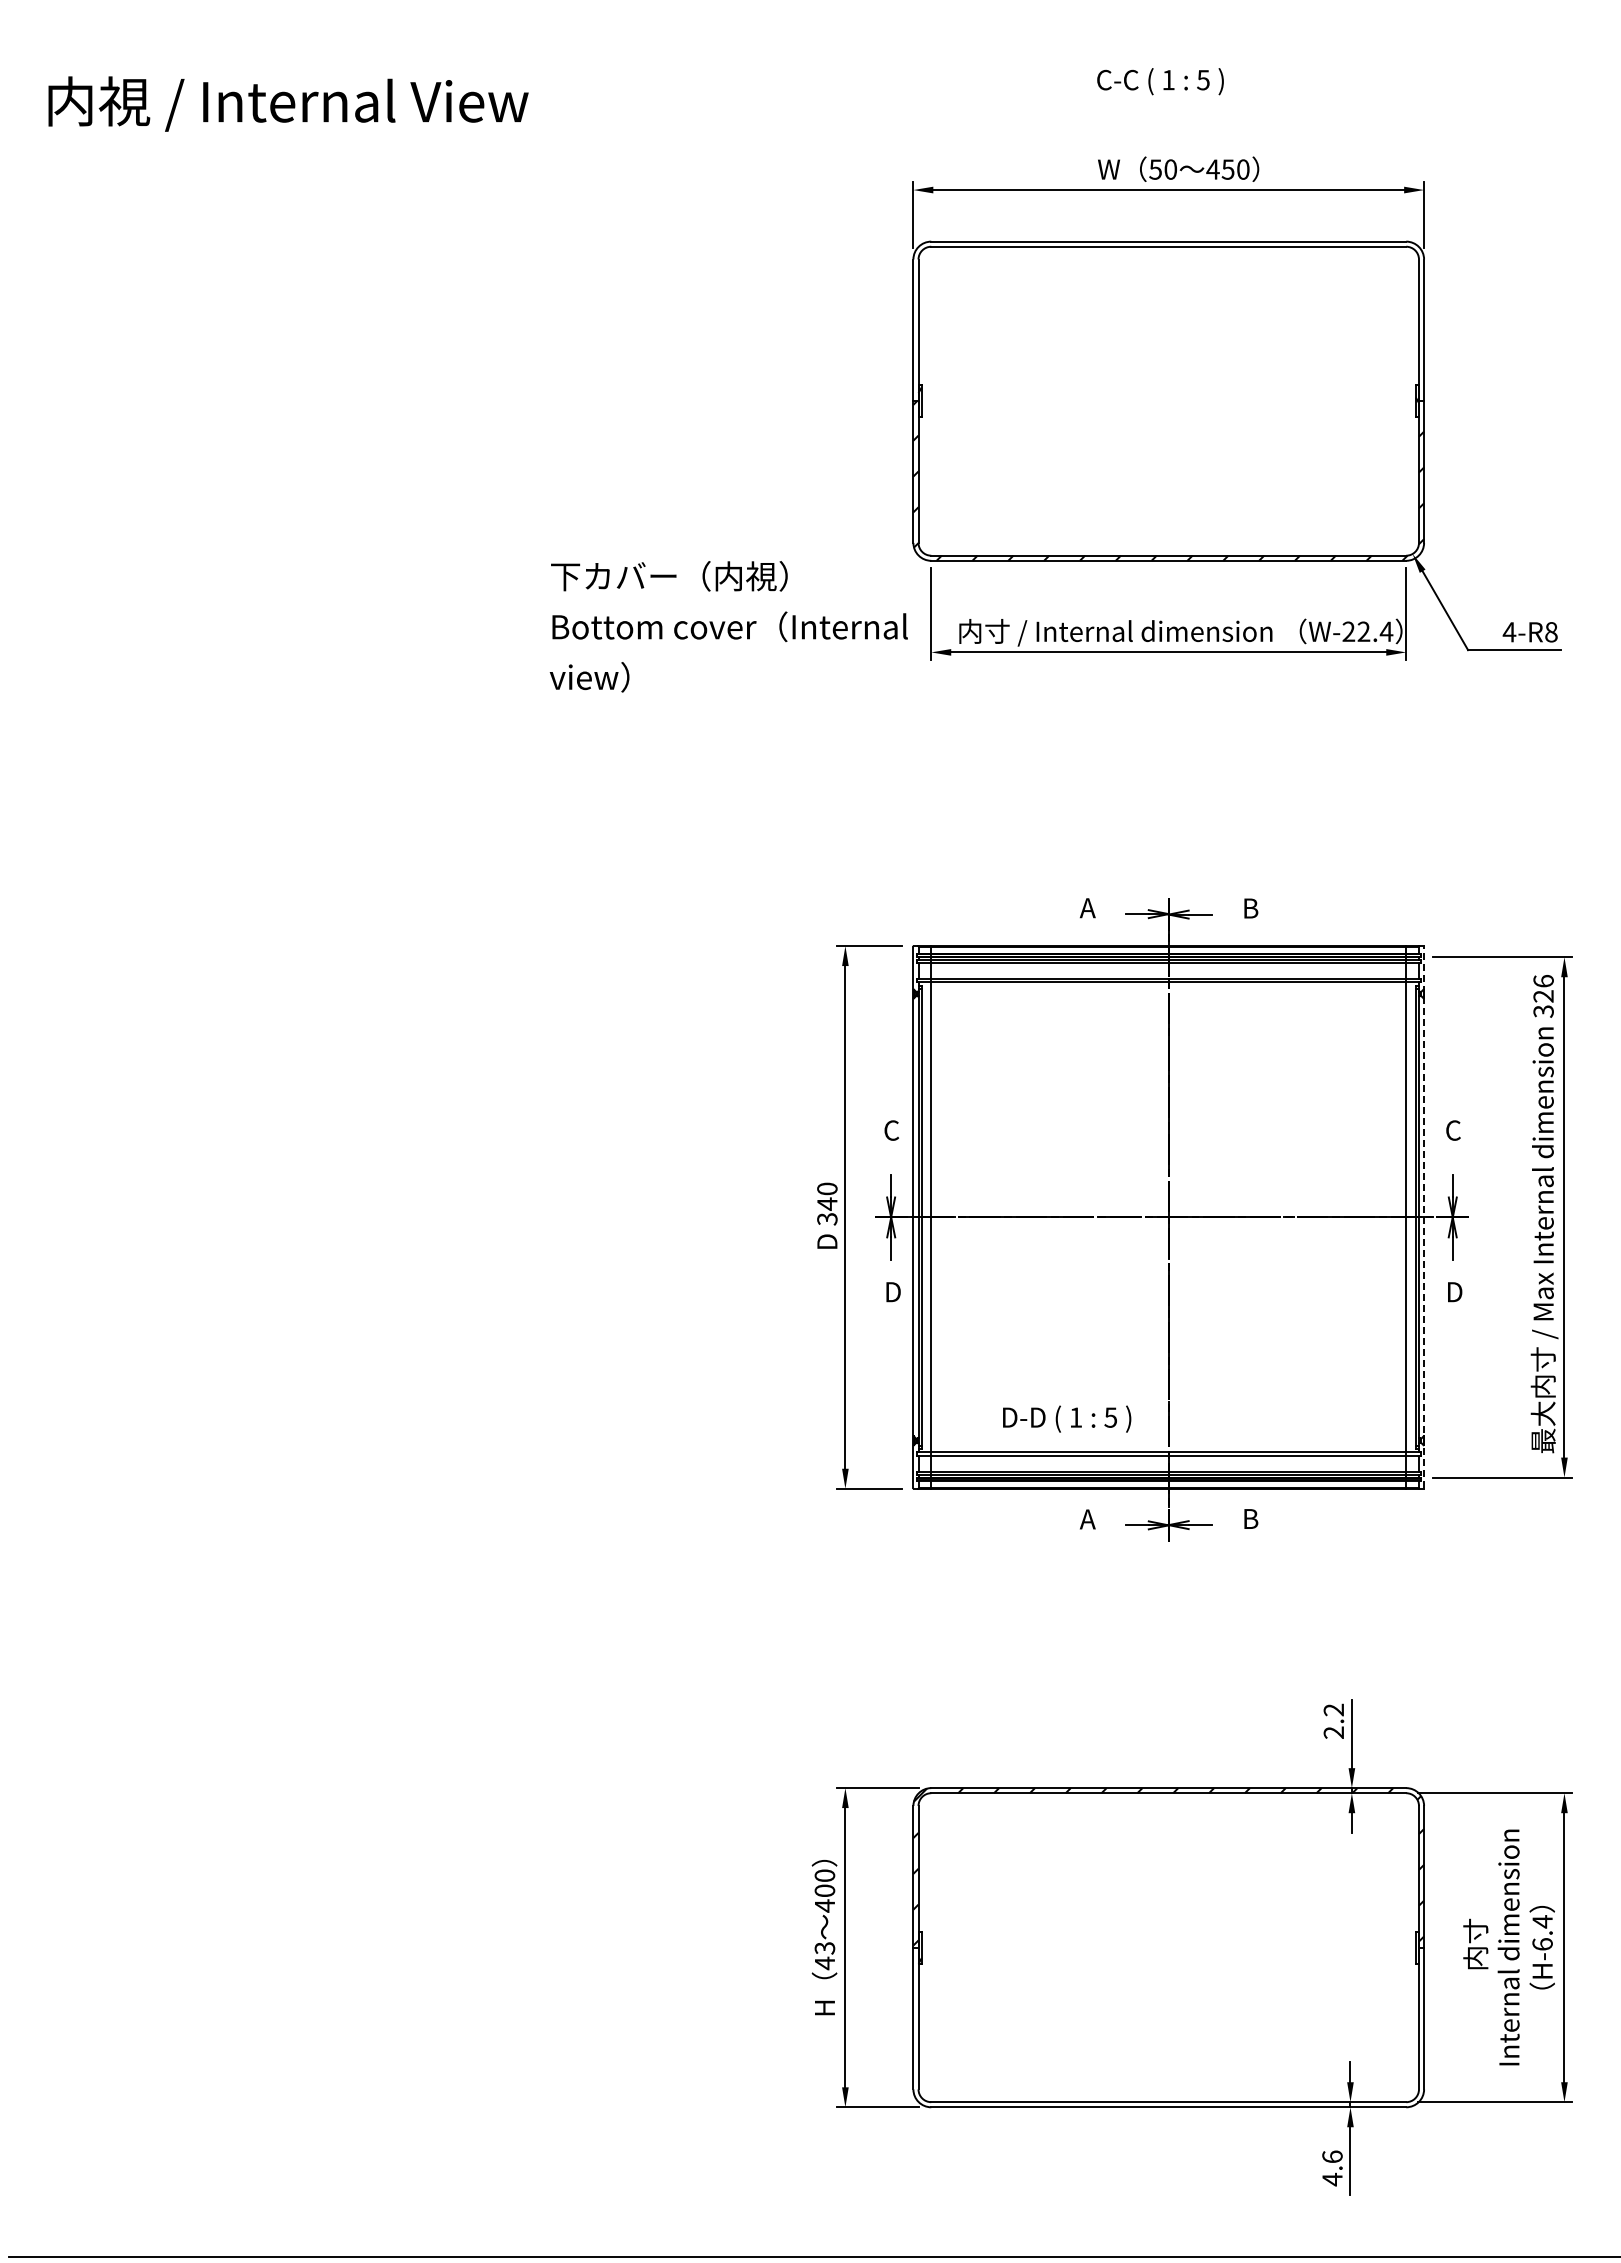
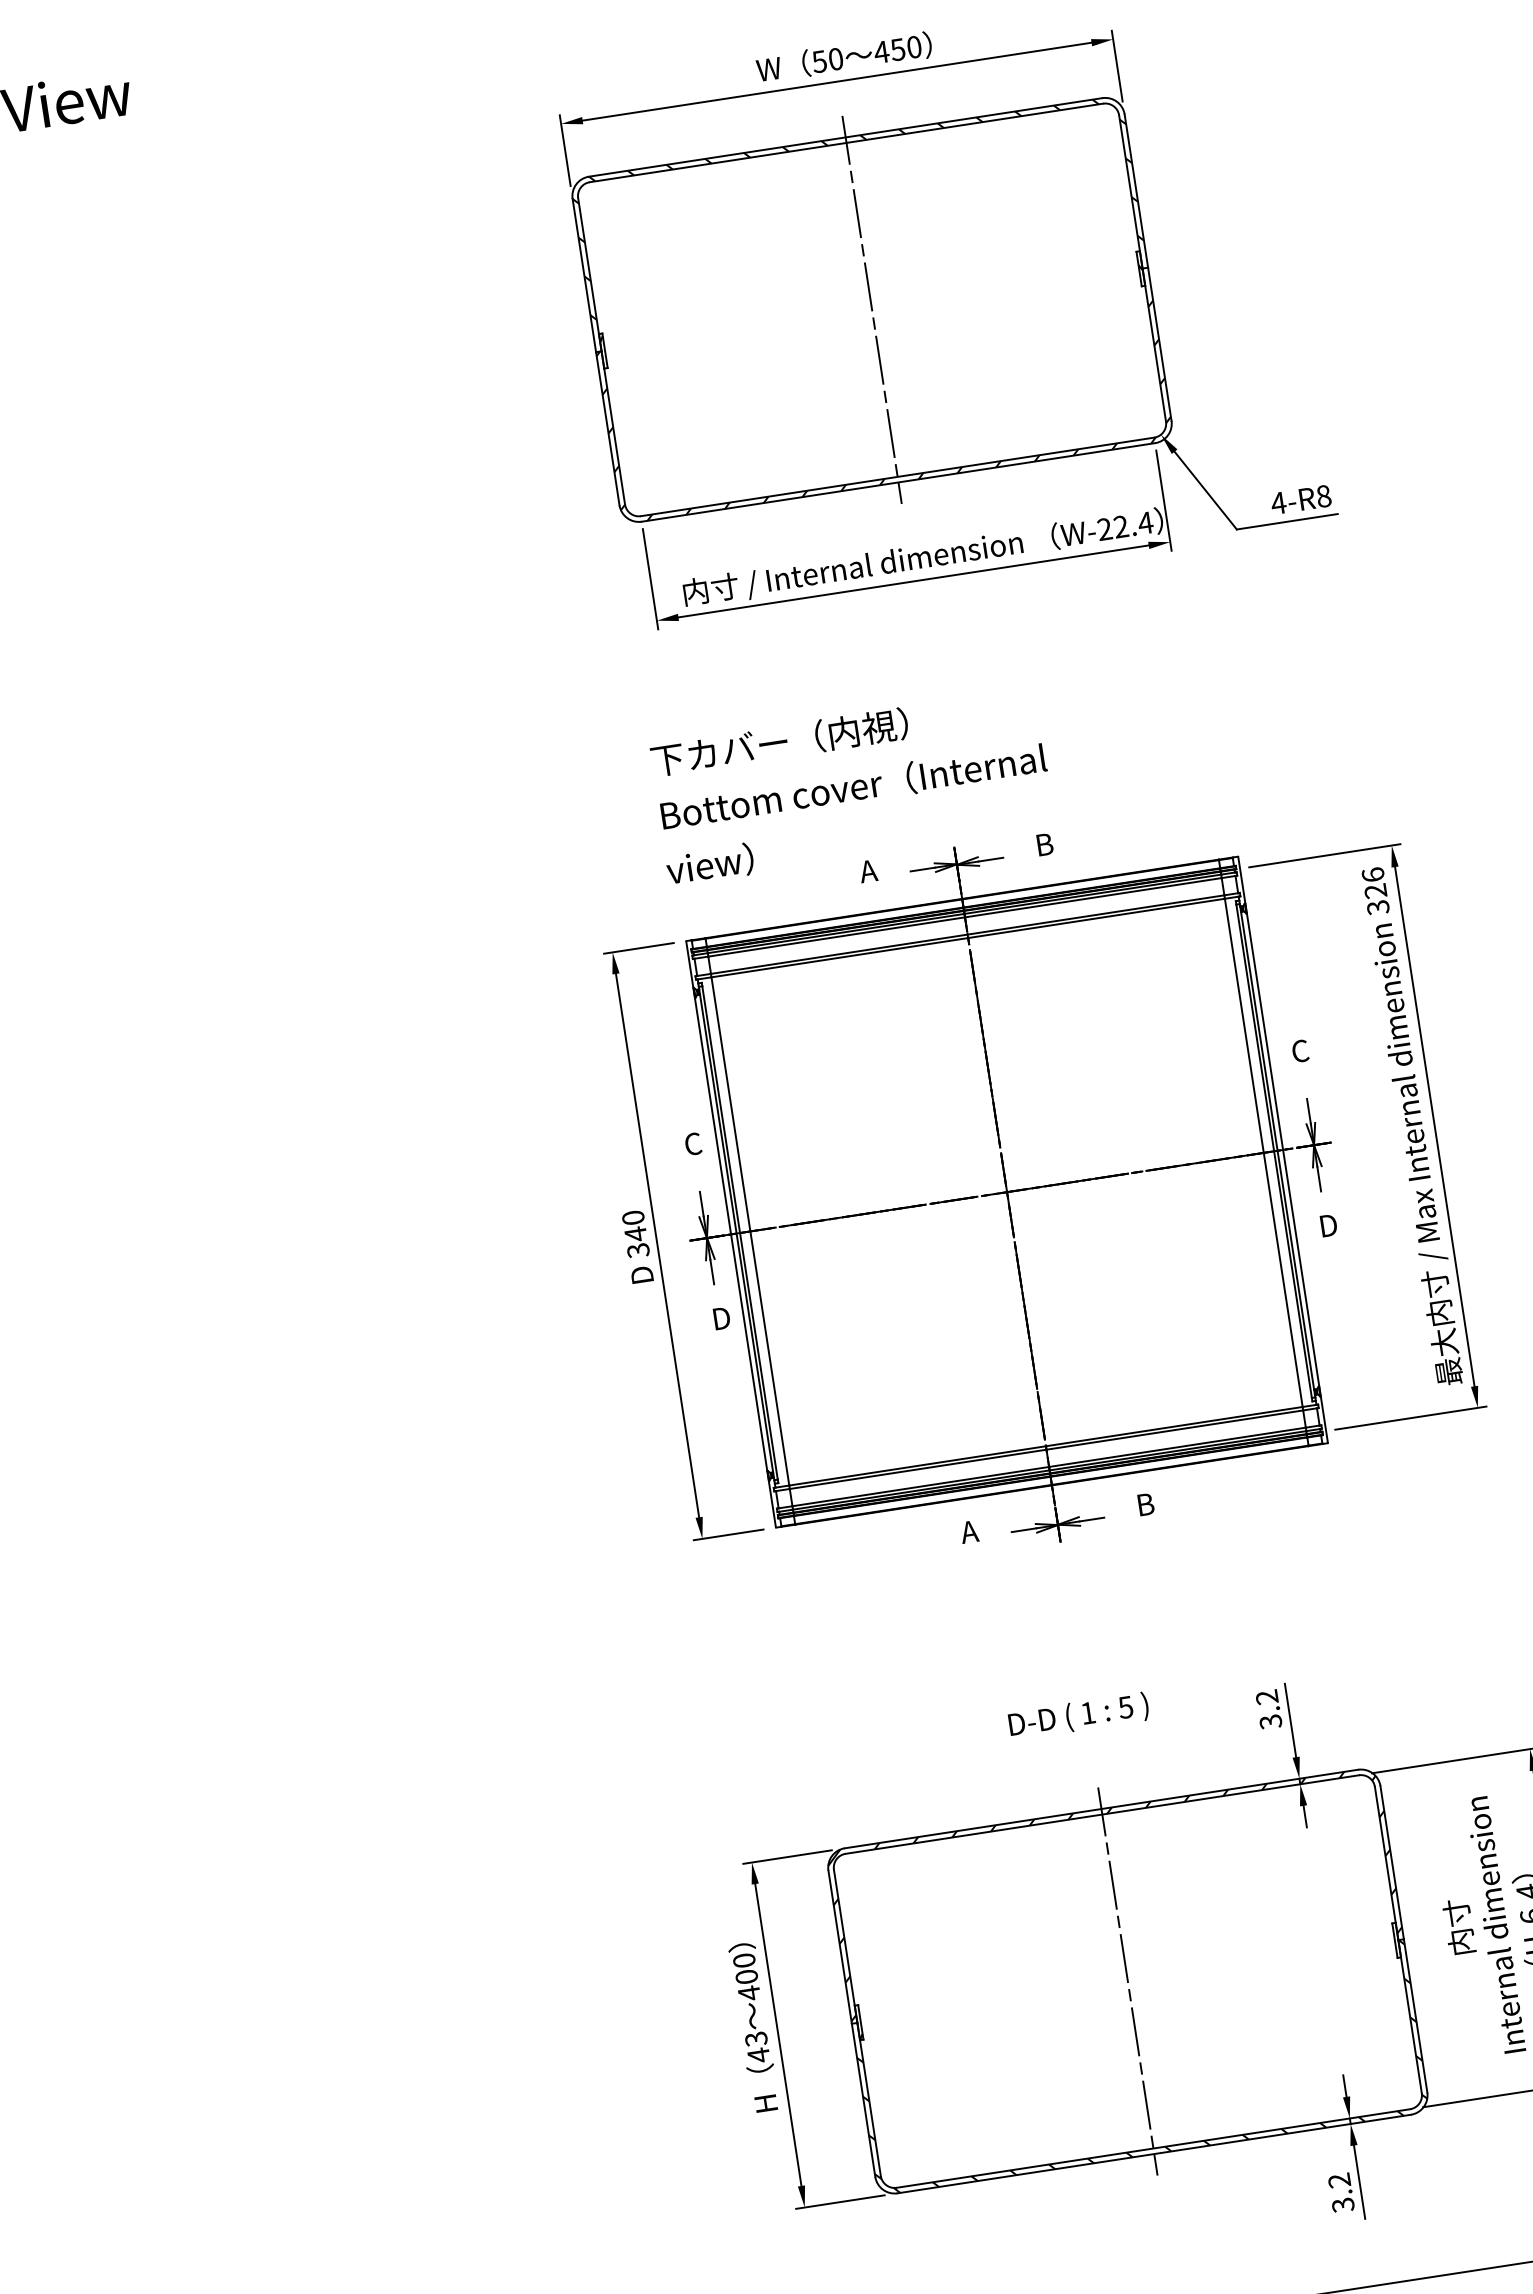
hatch: (1168, 308) -> (856, 209), added
line: (1168, 400) -> (871, 309), added
text: (728, 626) -> (851, 786), moved
line: (1424, 1217) -> (1283, 1149), dashed -> solid
text: (1067, 1418) -> (1079, 1715), moved
text: (1334, 1732) -> (1271, 1721), 2.2 -> 3.2
line: (1168, 1947) -> (1127, 1981), added
hatch: (1168, 2027) -> (1140, 2067), added
text: (1332, 2168) -> (1341, 2193), 4.6 -> 3.2

